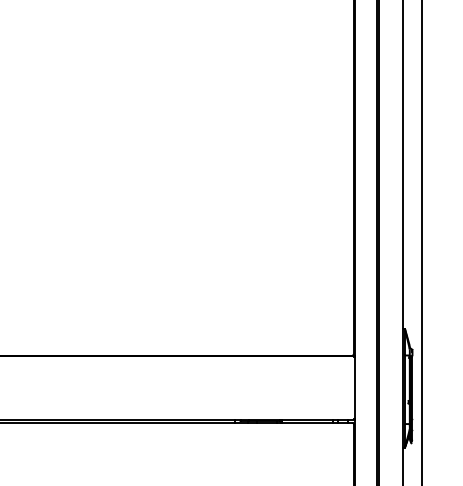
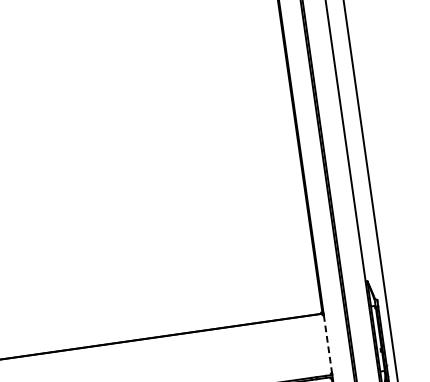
line: (354, 388) -> (327, 344), solid -> dashed

